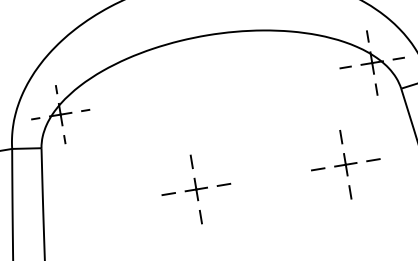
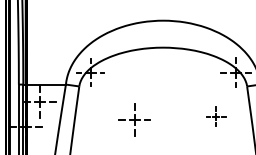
part: (344, 164) -> (215, 116), size x0.6
part: (196, 188) -> (134, 119), moved

